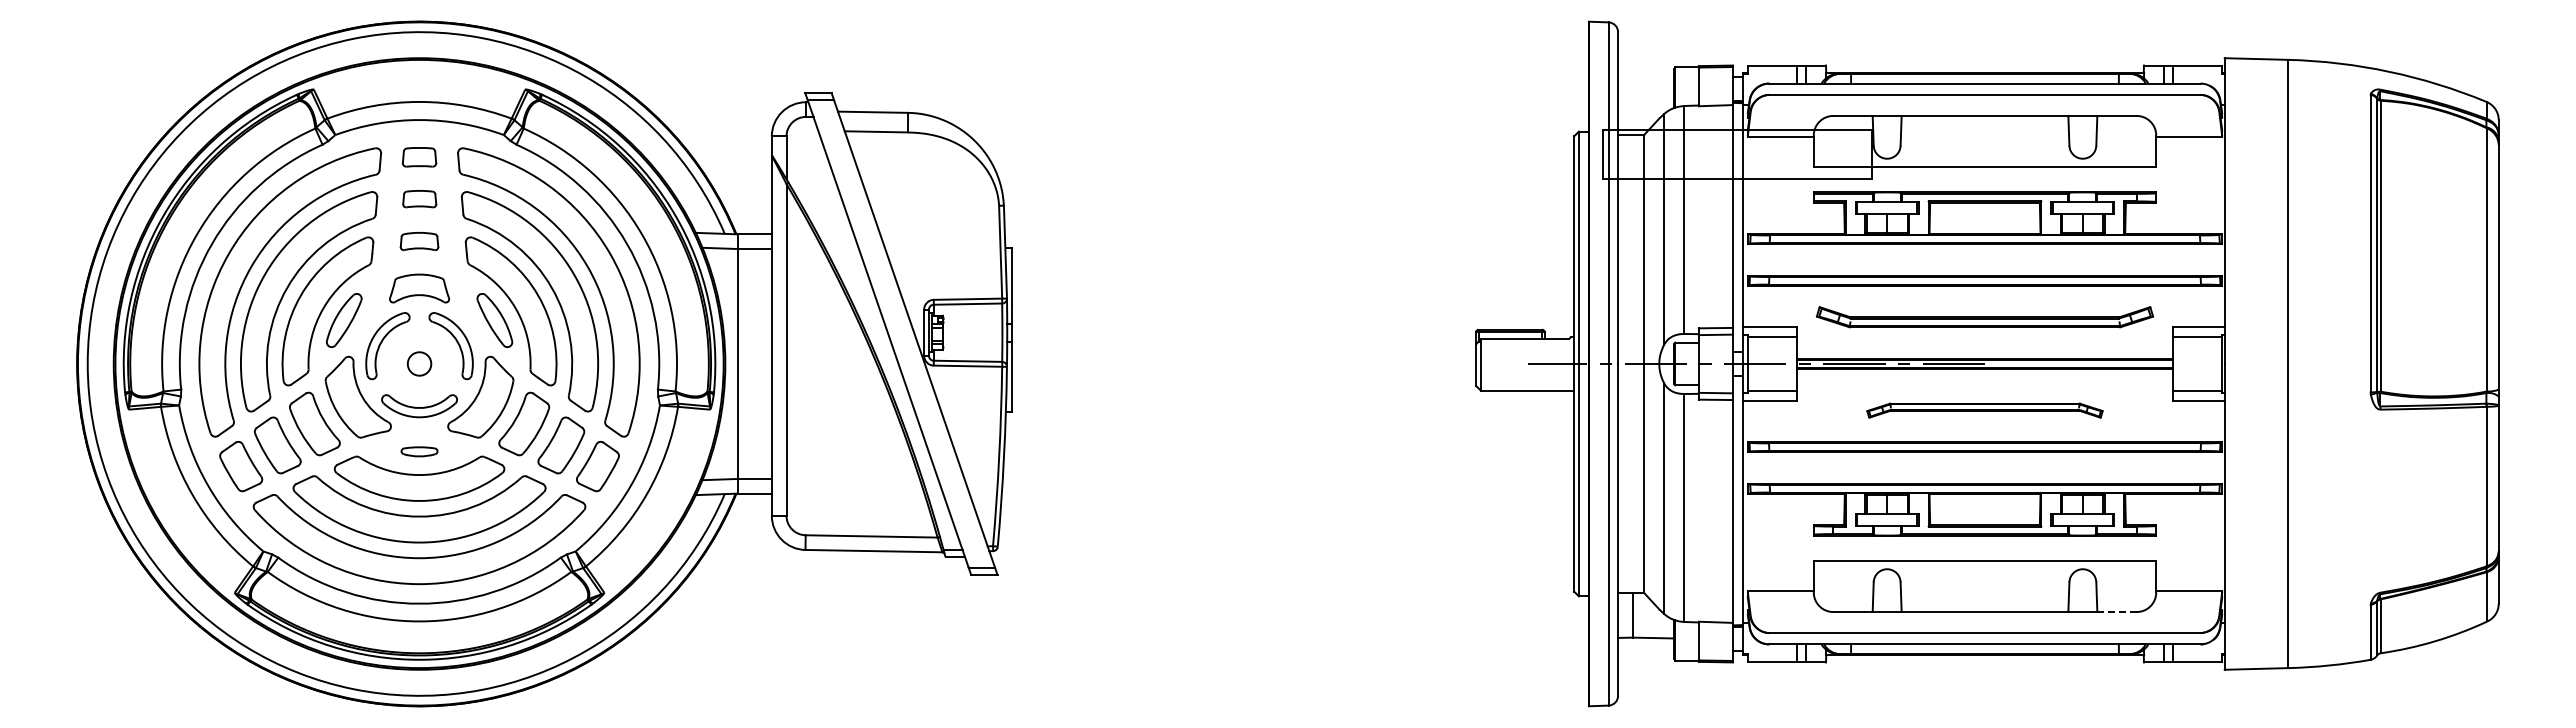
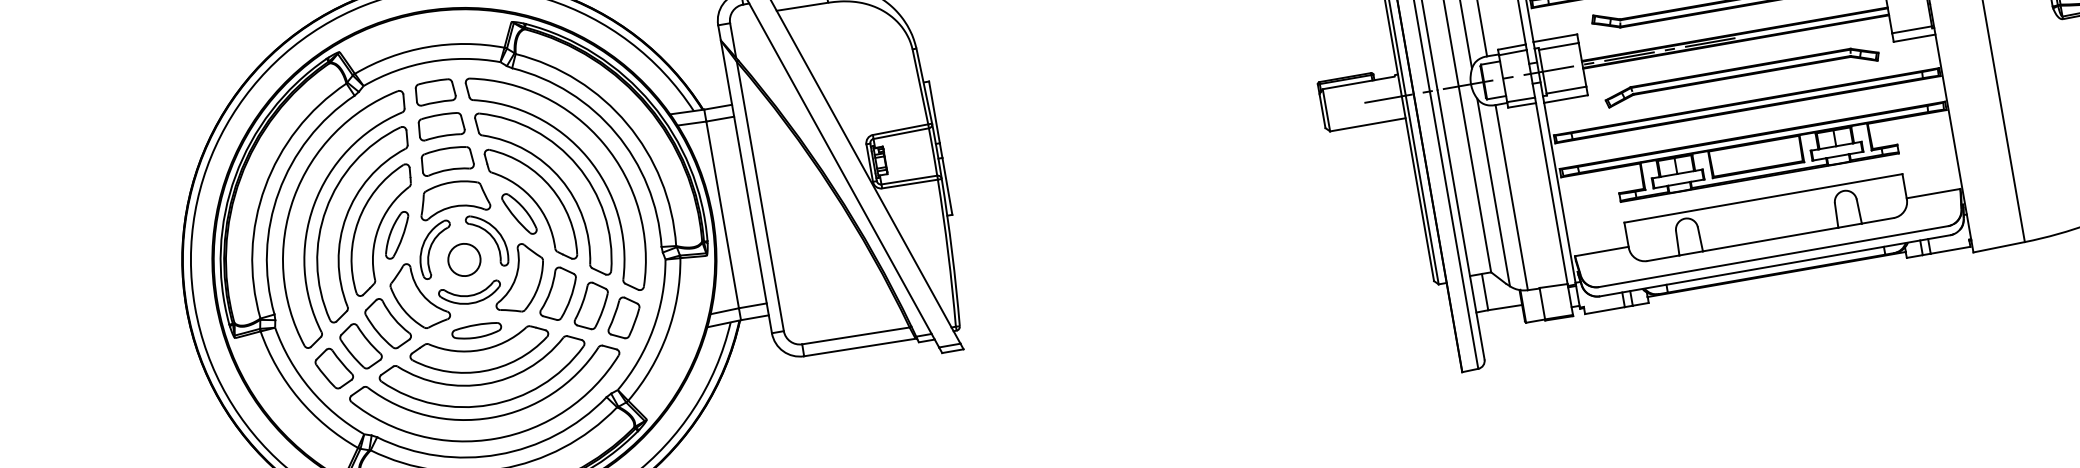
part: (419, 157) -> (435, 92), size x1.43
part: (419, 198) -> (440, 125), size x1.67
part: (419, 241) -> (447, 160), size x1.67
part: (419, 288) -> (453, 198), size x1.43
circle: (419, 363) -> (464, 259), size x1.67
part: (1984, 410) -> (1741, 75), size x1.43
part: (419, 451) -> (476, 331), size x1.67
line: (2117, 612) -> (1878, 221), dashed -> solid

